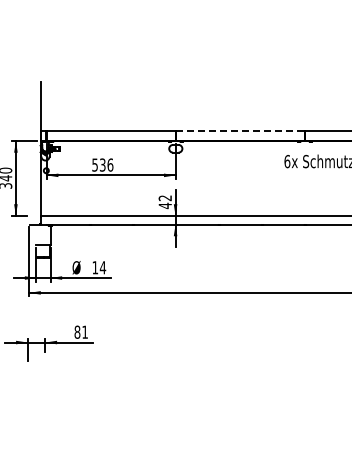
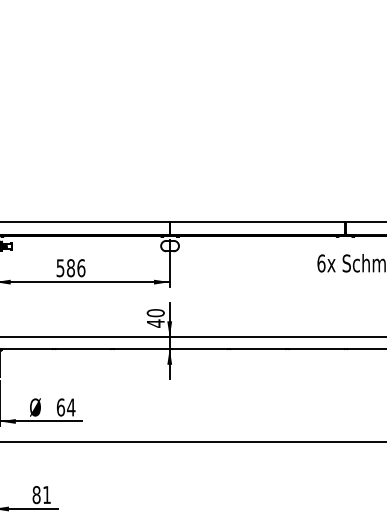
line: (240, 130) -> (257, 221), dashed -> solid
text: (102, 164) -> (70, 267), 536 -> 586
text: (164, 198) -> (154, 313), 42 -> 40
text: (95, 267) -> (61, 407), 14 -> 64

